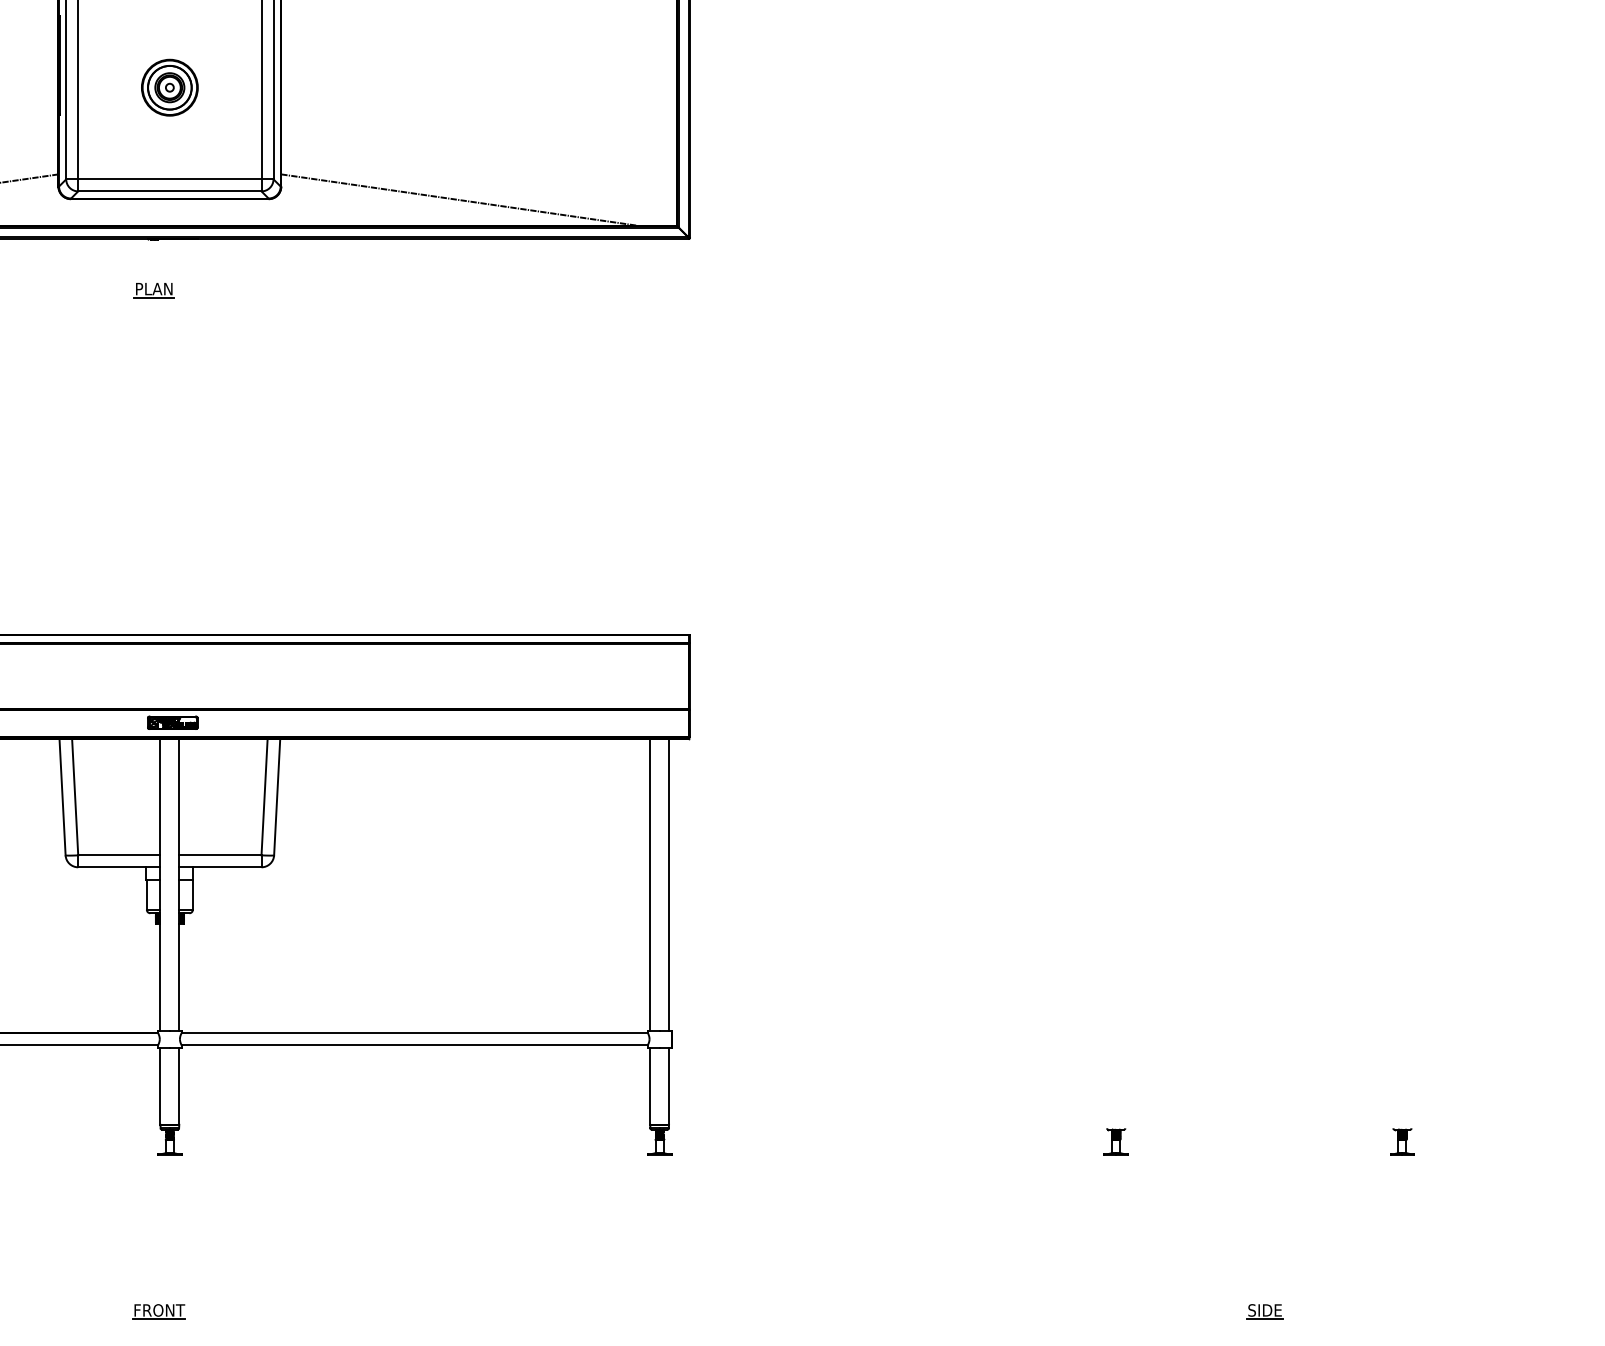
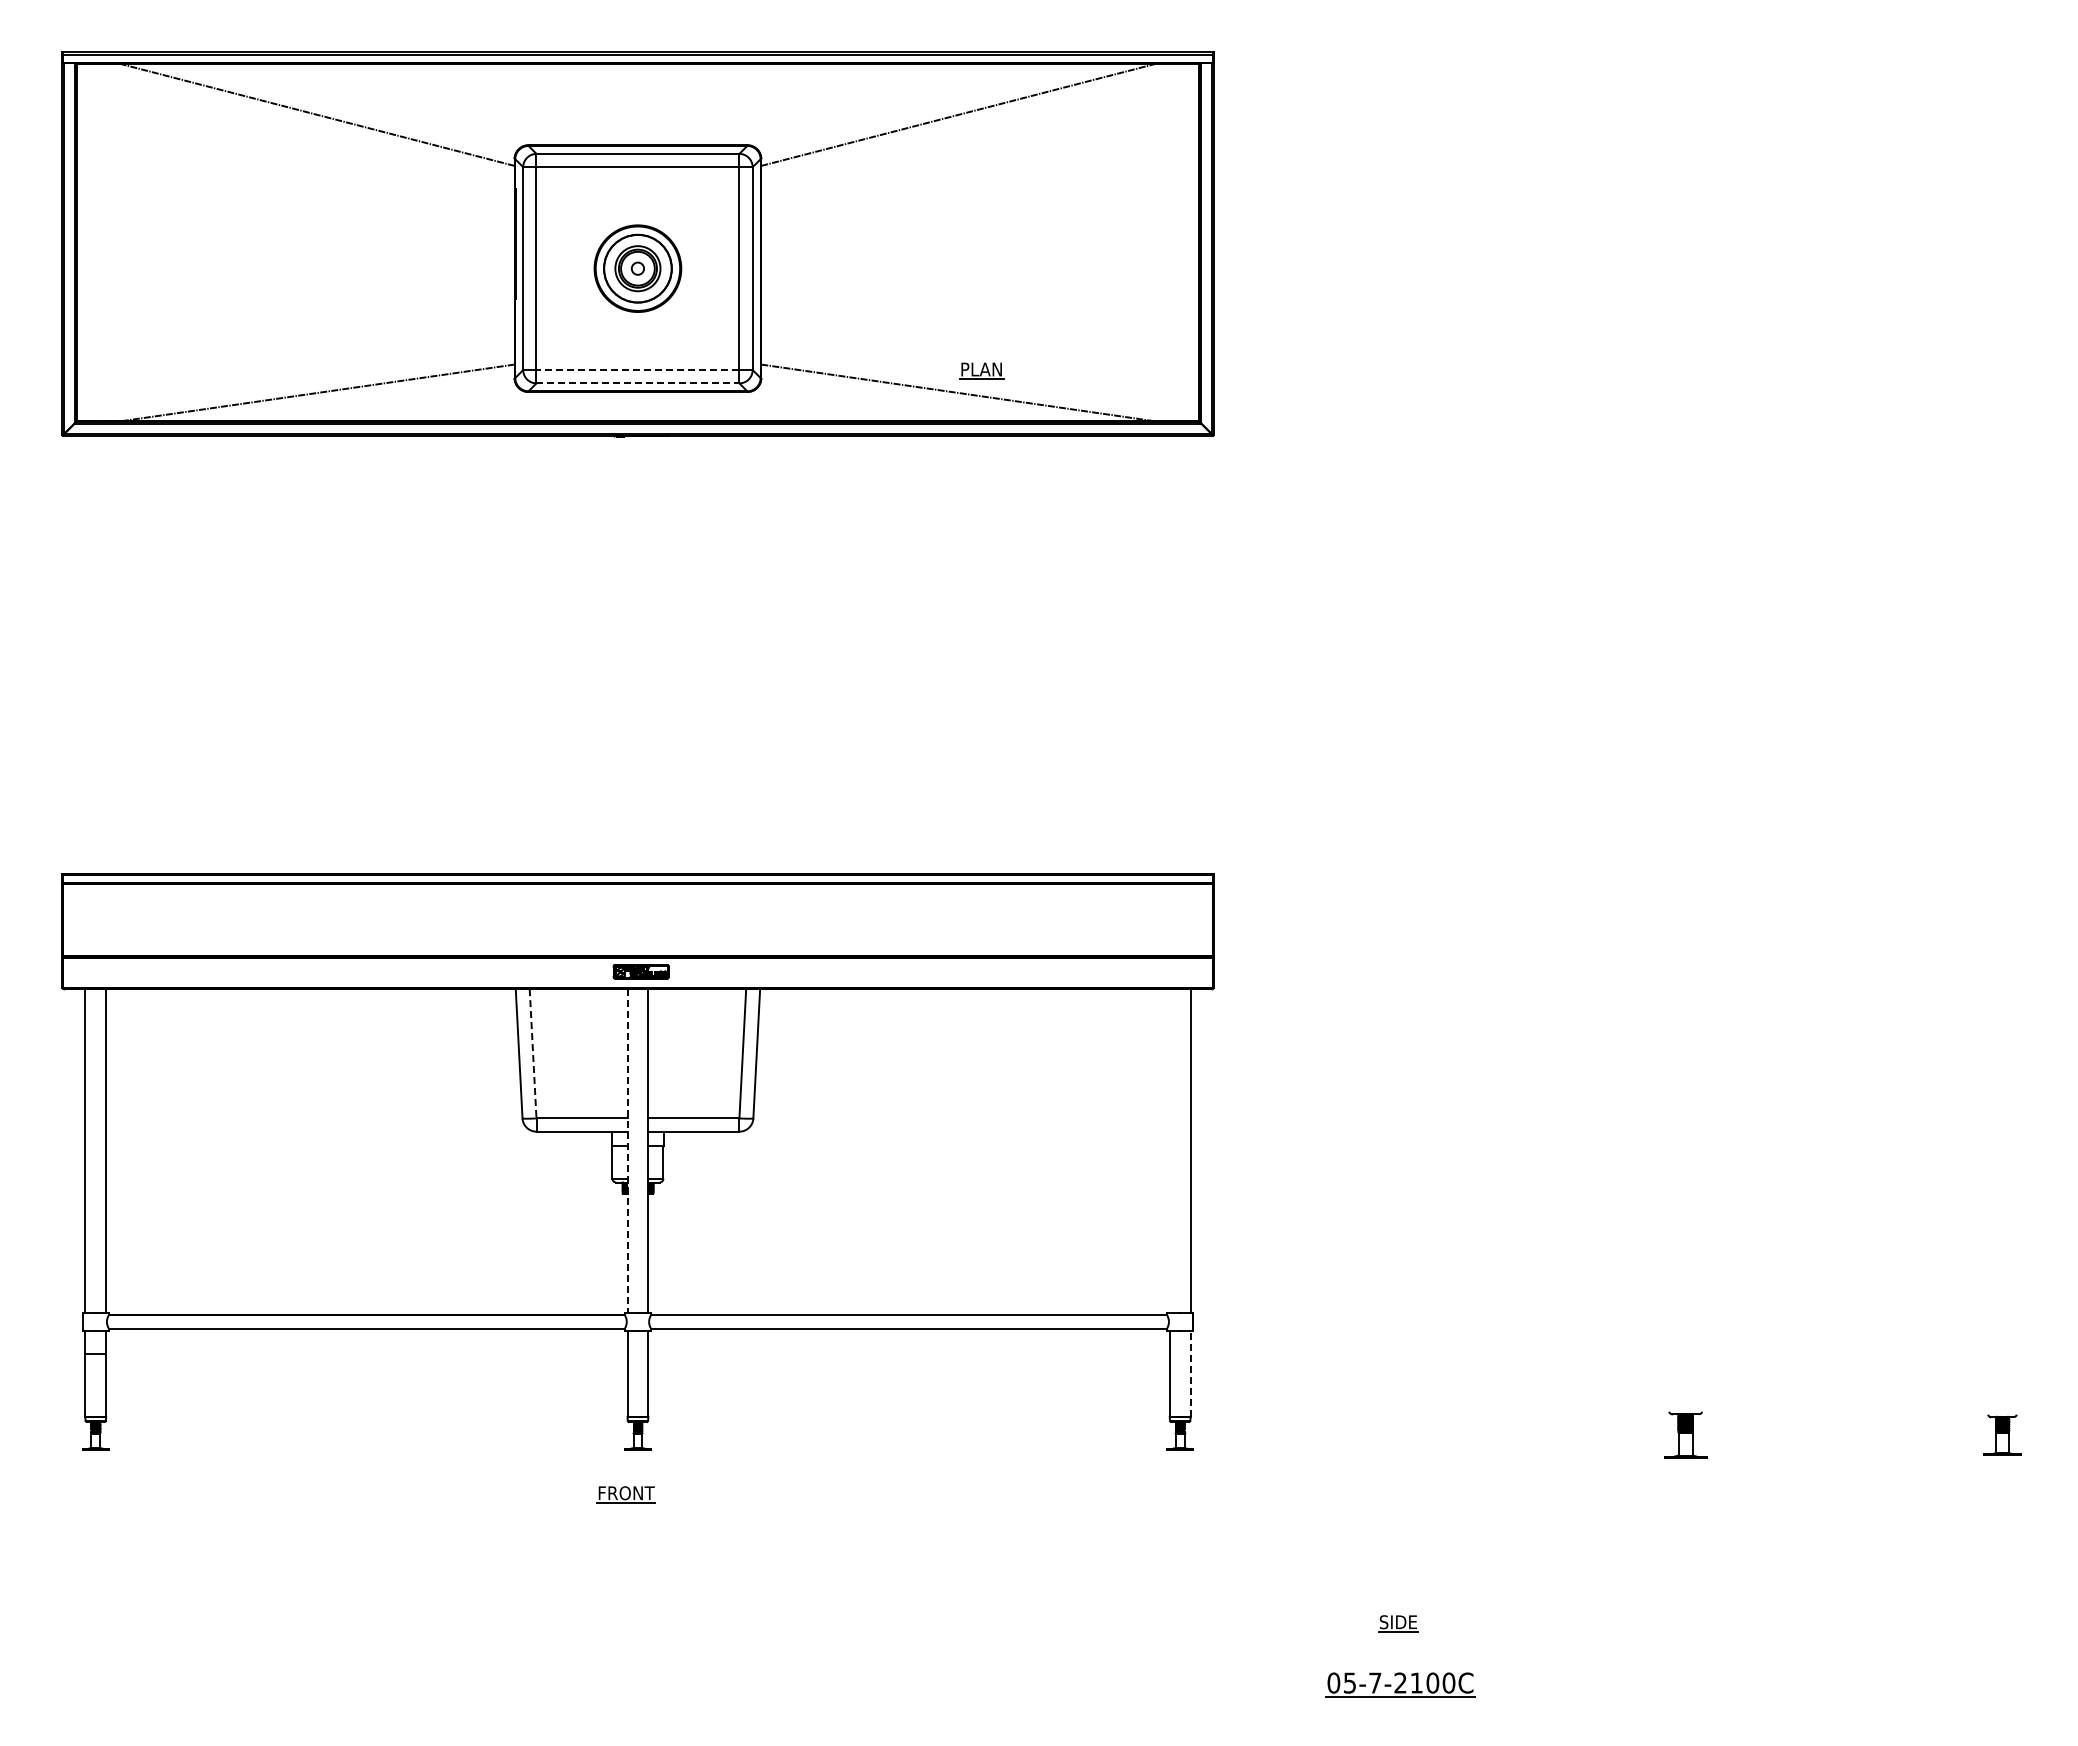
part: (169, 87) -> (637, 268), size x1.4
line: (169, 179) -> (637, 370), solid -> dashed
line: (170, 191) -> (638, 383), solid -> dashed
part: (154, 289) -> (981, 370), moved
line: (75, 796) -> (533, 1053), solid -> dashed
line: (160, 884) -> (627, 1150), solid -> dashed
line: (650, 884) -> (1169, 1150), removed
line: (668, 1085) -> (1190, 1373), solid -> dashed
part: (1116, 1141) -> (1685, 1435), size x1.6
part: (1402, 1141) -> (2002, 1435), size x1.4
part: (158, 1311) -> (625, 1494), moved
part: (1265, 1311) -> (1398, 1623), moved

